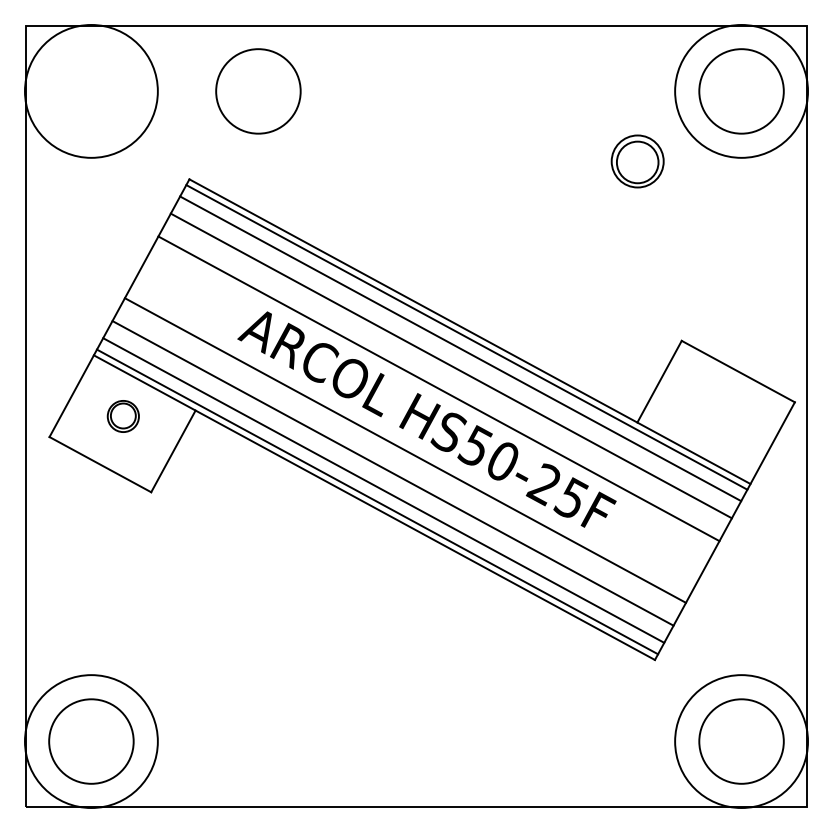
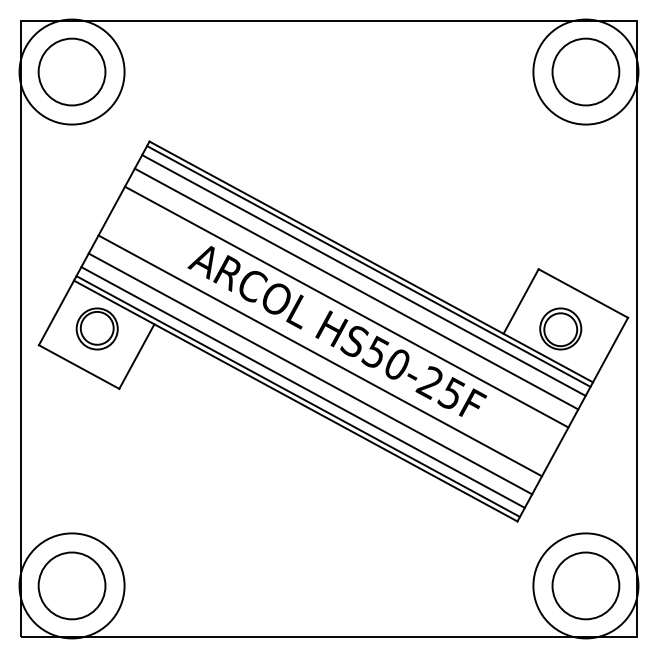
circle: (258, 91) -> (72, 72), moved
part: (637, 161) -> (560, 329), moved
part: (123, 416) -> (97, 329), size x1.67

